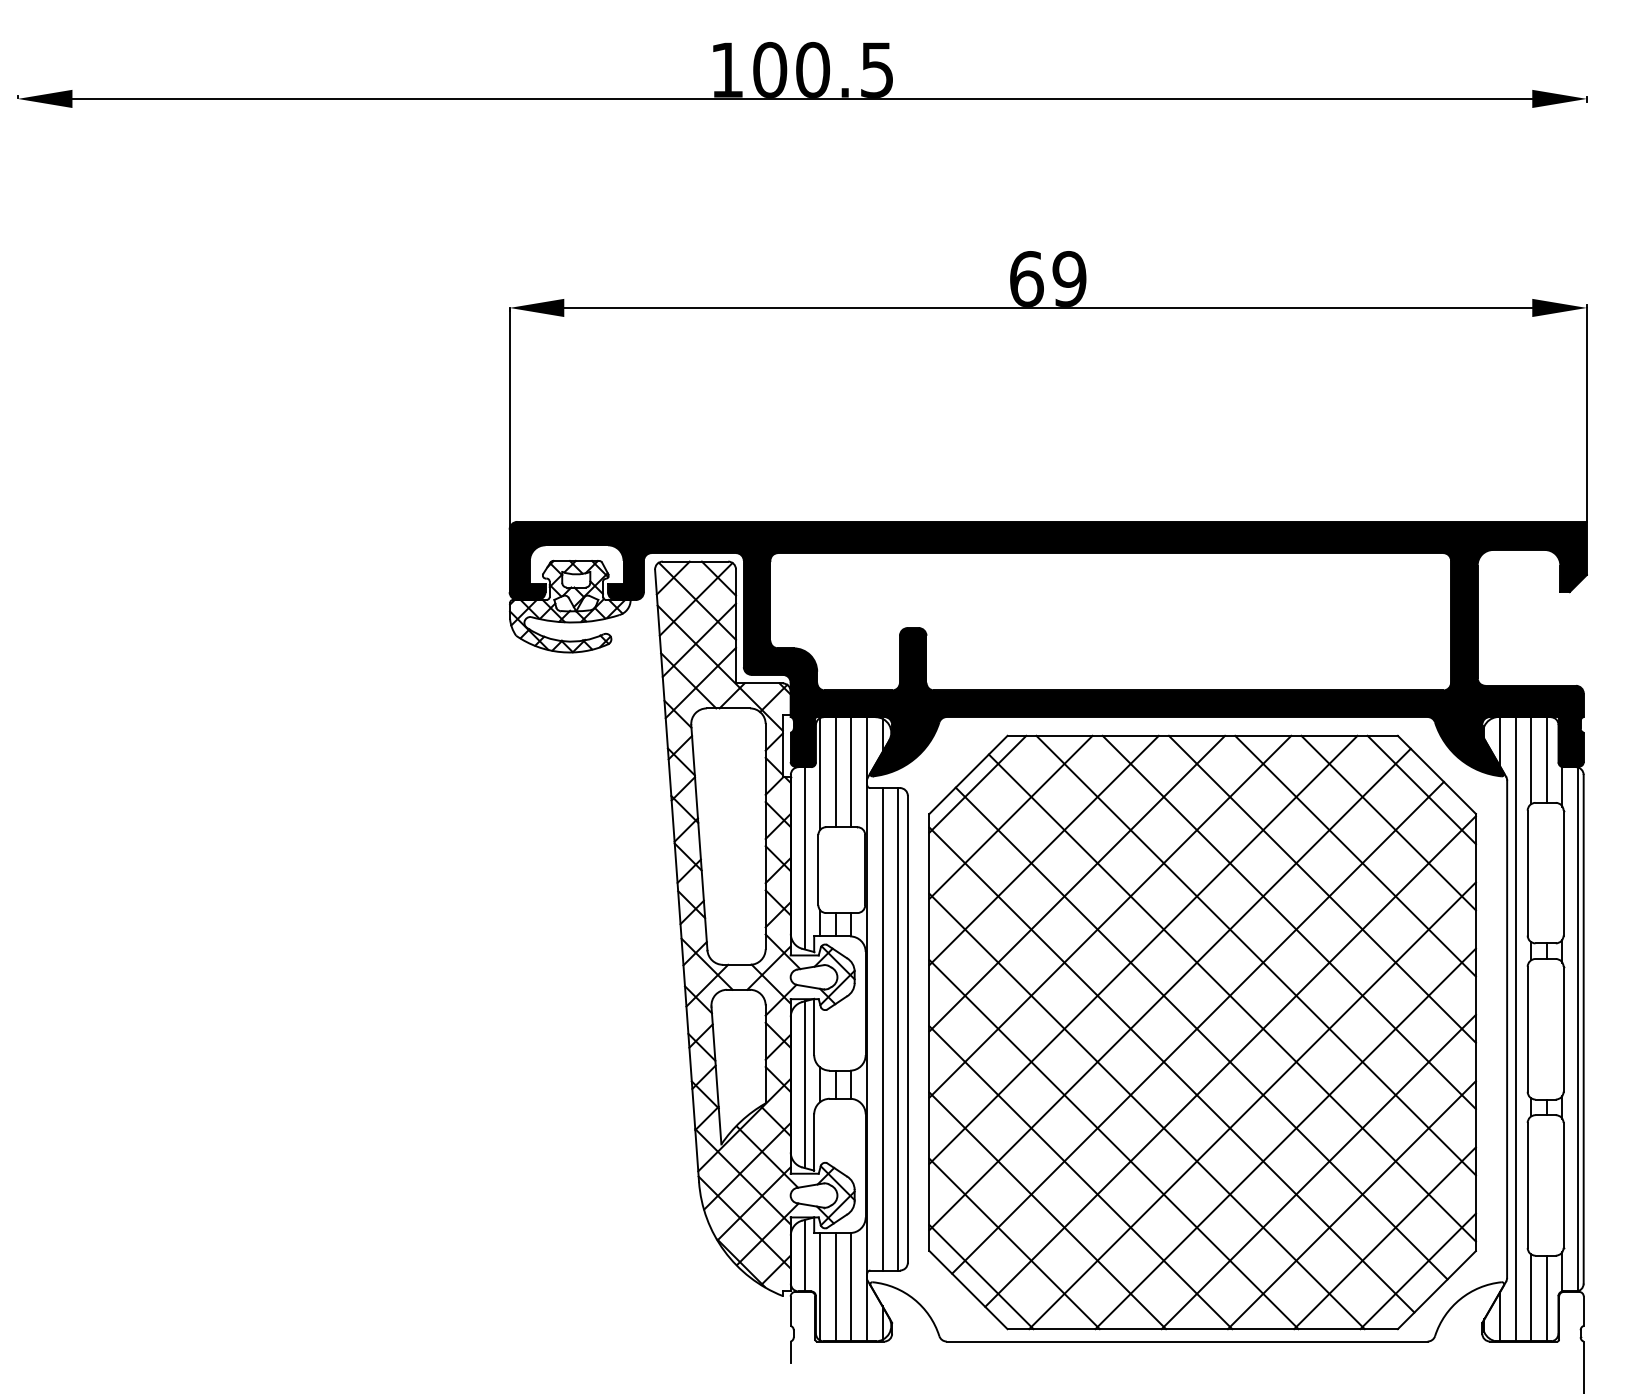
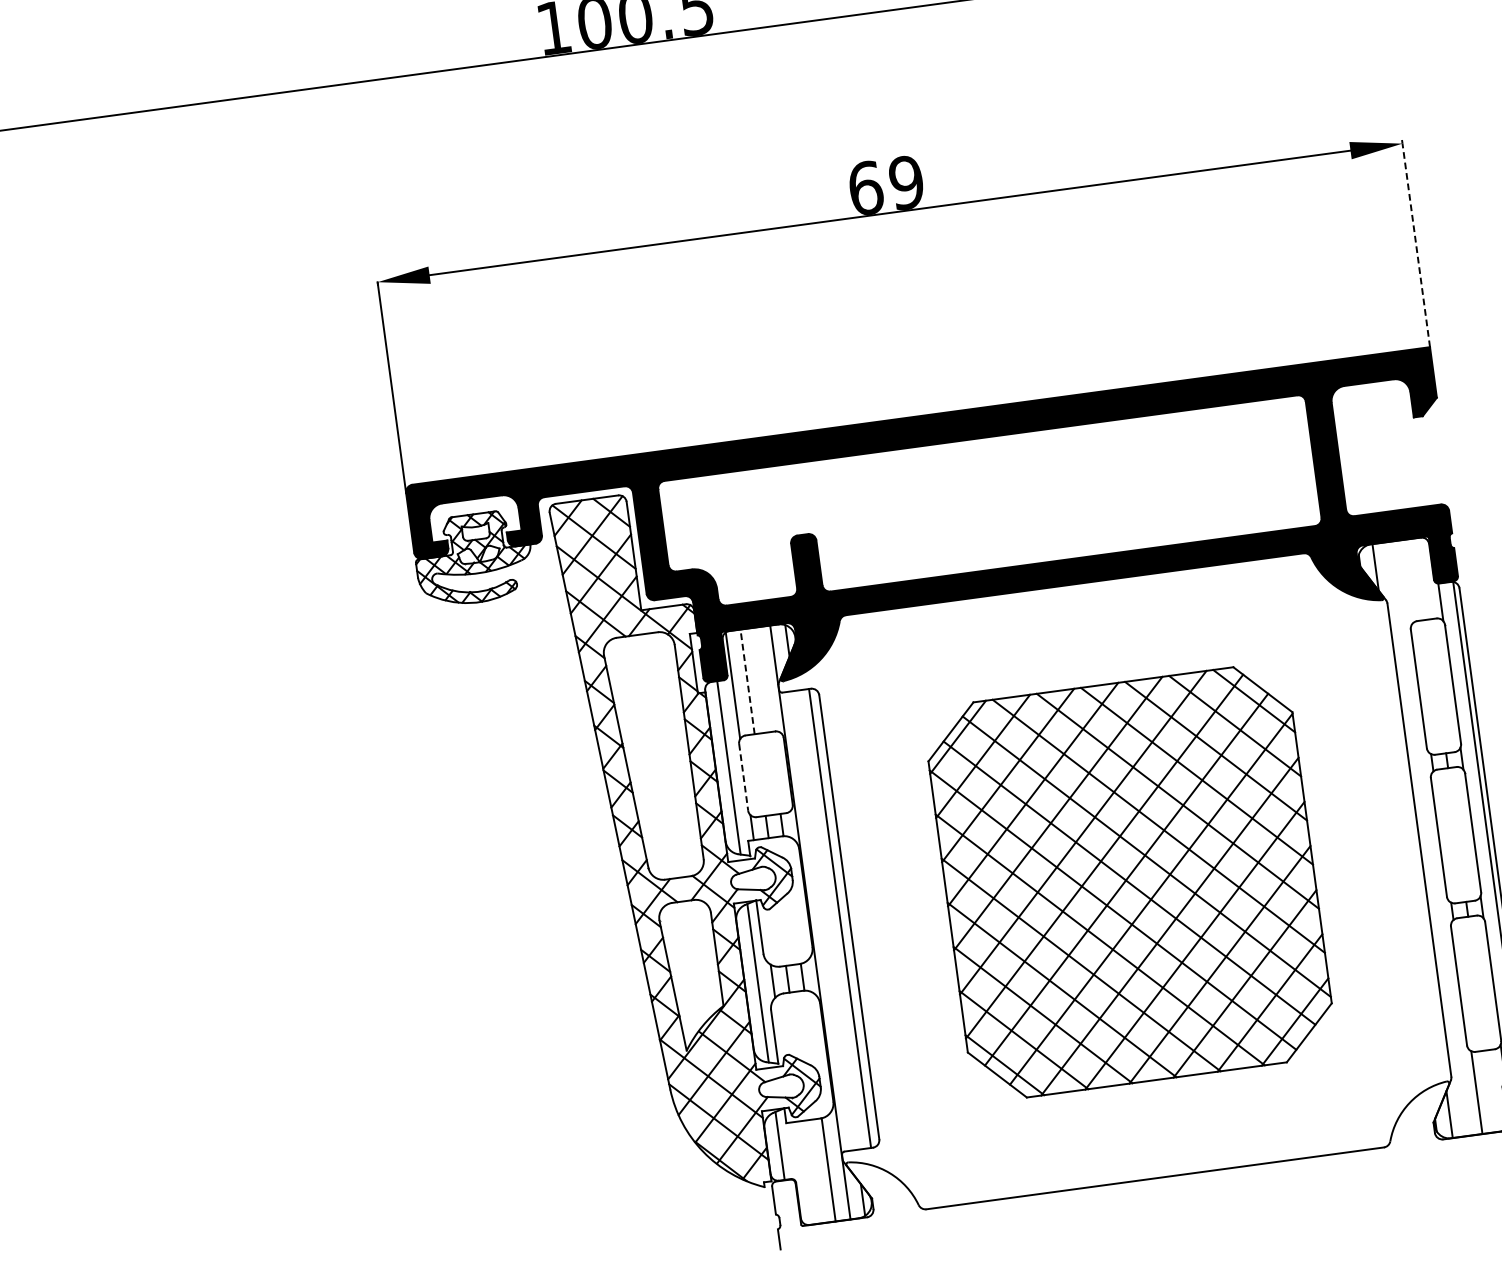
line: (1586, 414) -> (1415, 245), solid -> dashed
line: (1546, 759) -> (1422, 578), removed
line: (1531, 760) -> (1408, 581), removed
line: (835, 772) -> (747, 682), solid -> dashed
line: (851, 772) -> (762, 680), removed
line: (818, 870) -> (743, 777), solid -> dashed
line: (882, 1029) -> (825, 920), removed
line: (1515, 1029) -> (1427, 839), removed
part: (1202, 1032) -> (1129, 882), size x0.7
line: (820, 1286) -> (799, 1173), removed
line: (835, 1287) -> (813, 1172), removed
line: (1546, 1298) -> (1491, 1091), removed

